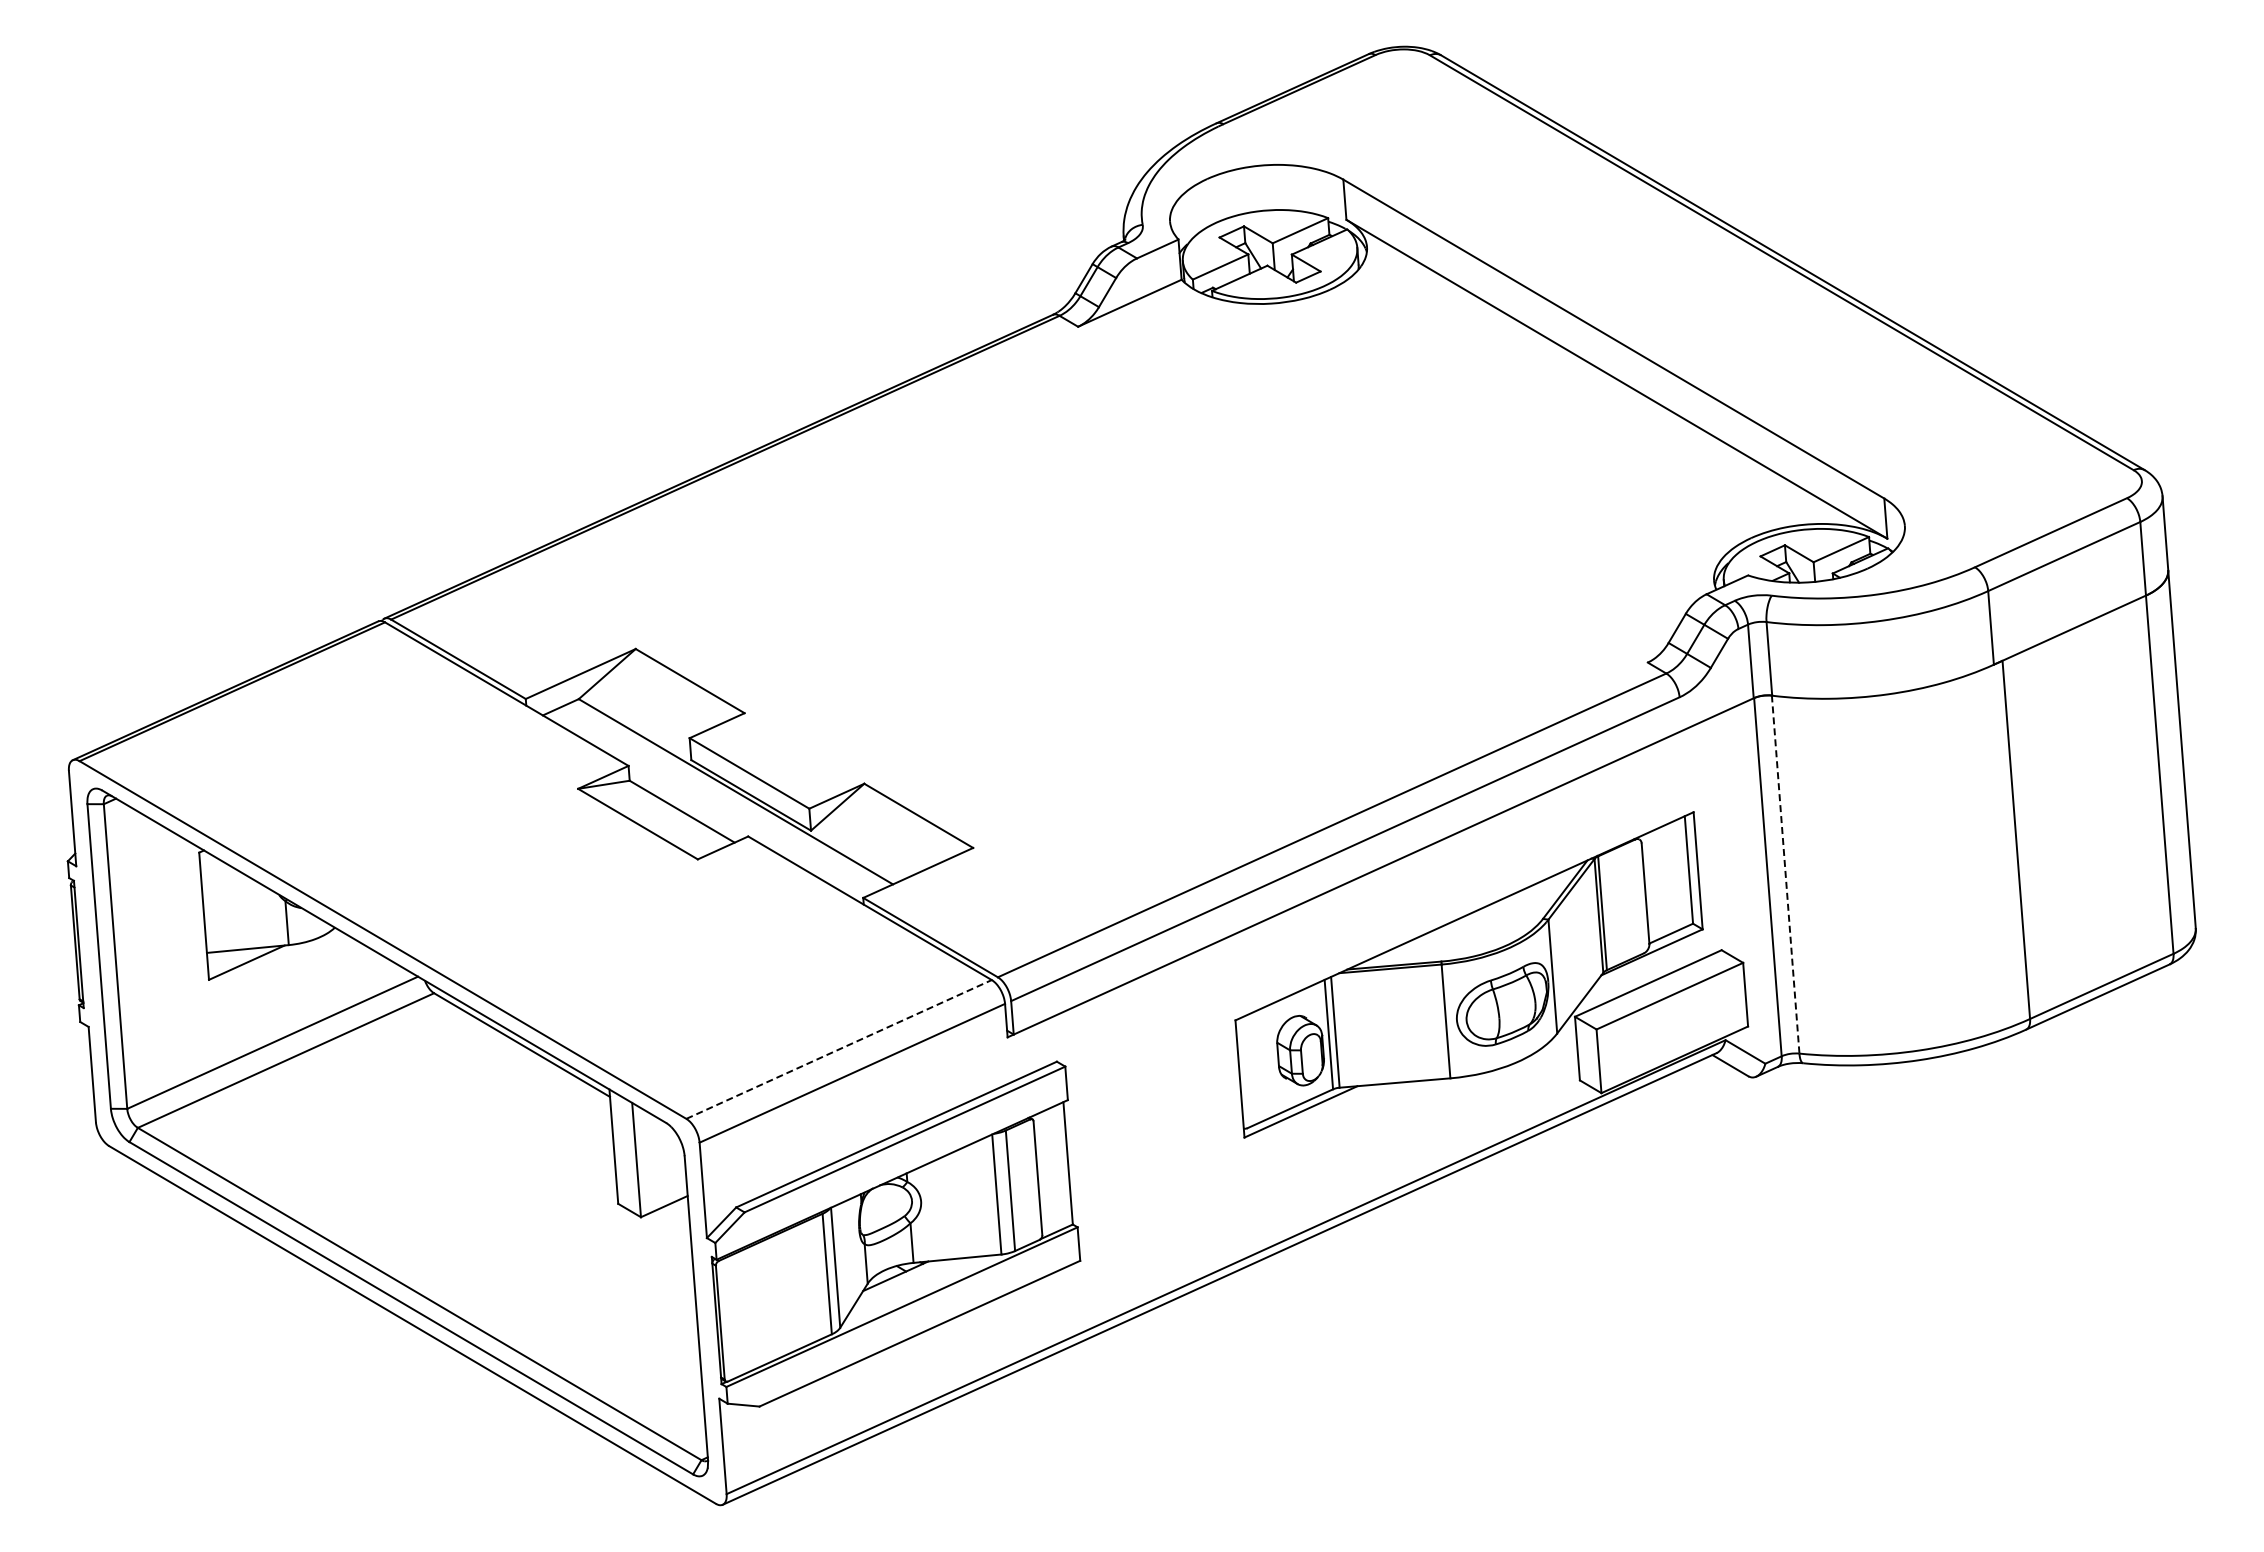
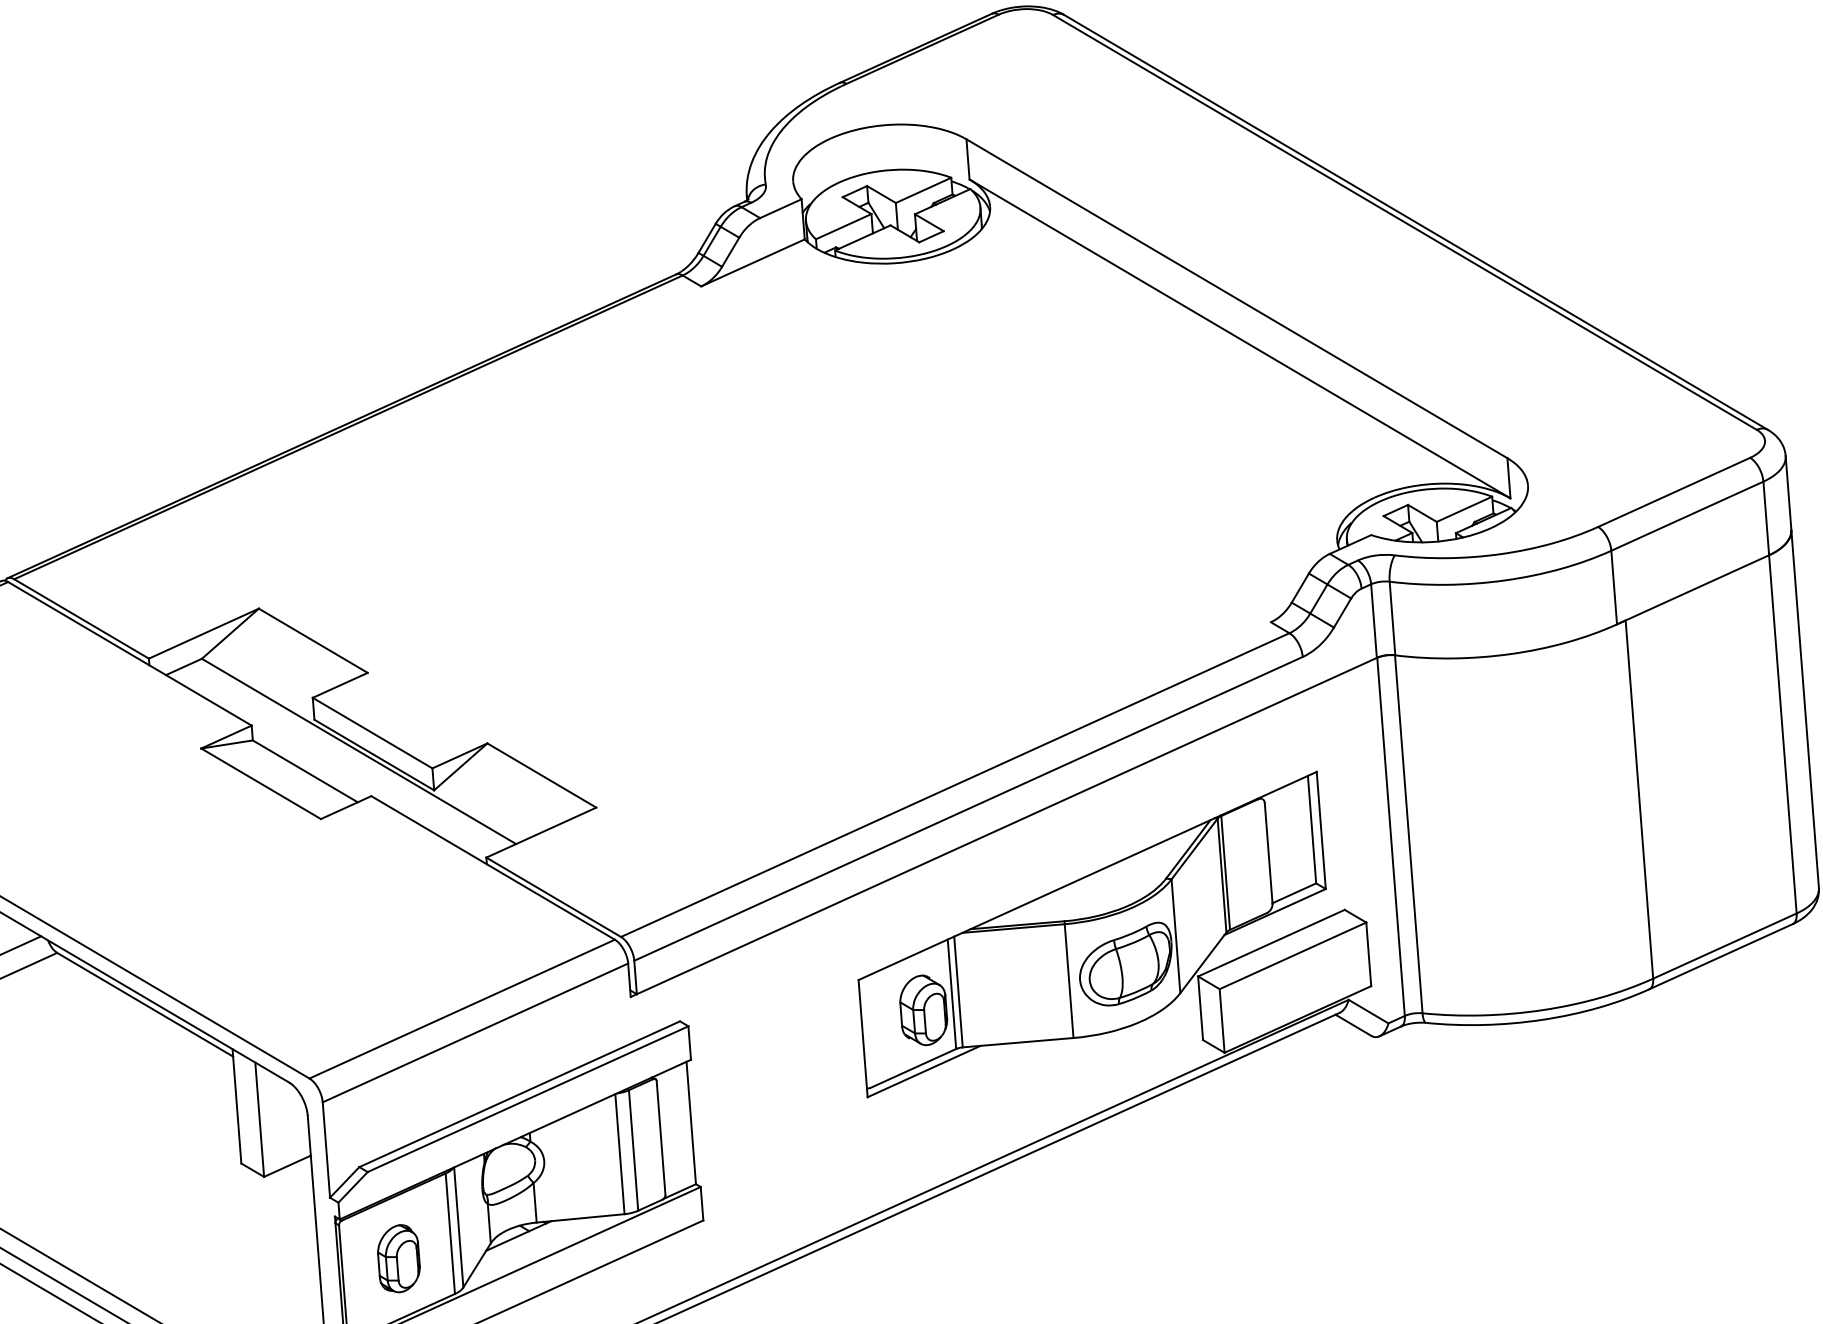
line: (1785, 874) -> (1408, 834), dashed -> solid
line: (839, 1049) -> (462, 1009), dashed -> solid
part: (775, 1298) -> (398, 1258), added

